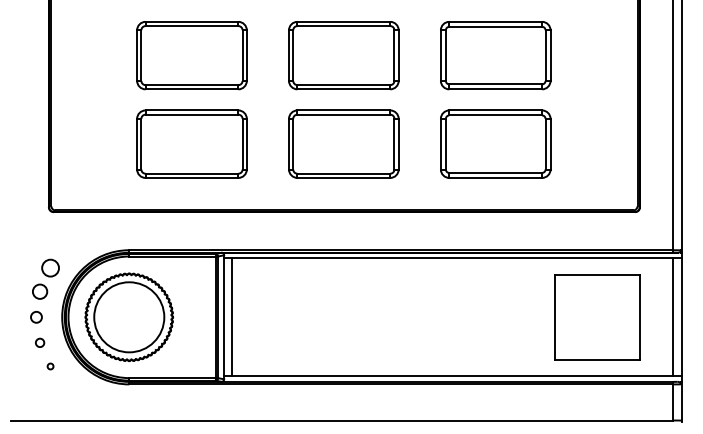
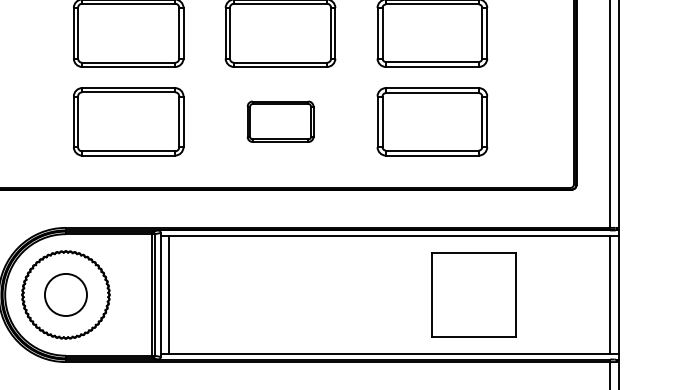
part: (343, 143) -> (280, 121), size x0.6
circle: (129, 317) -> (66, 295), size x0.6
part: (597, 317) -> (474, 295), moved

